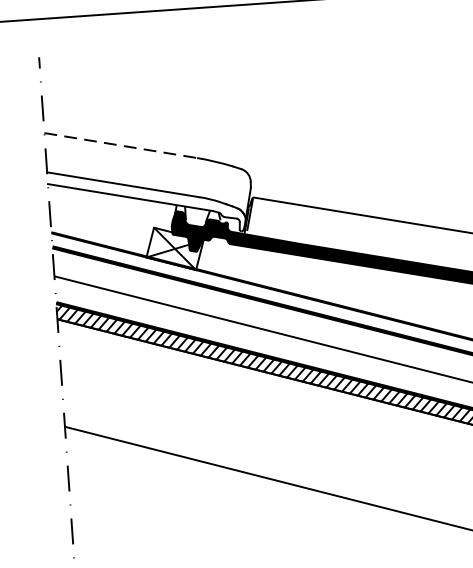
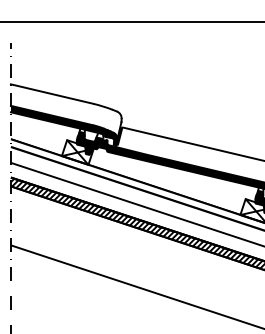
line: (121, 146) -> (52, 94), dashed -> solid
fill: (145, 201) -> (63, 125), added

